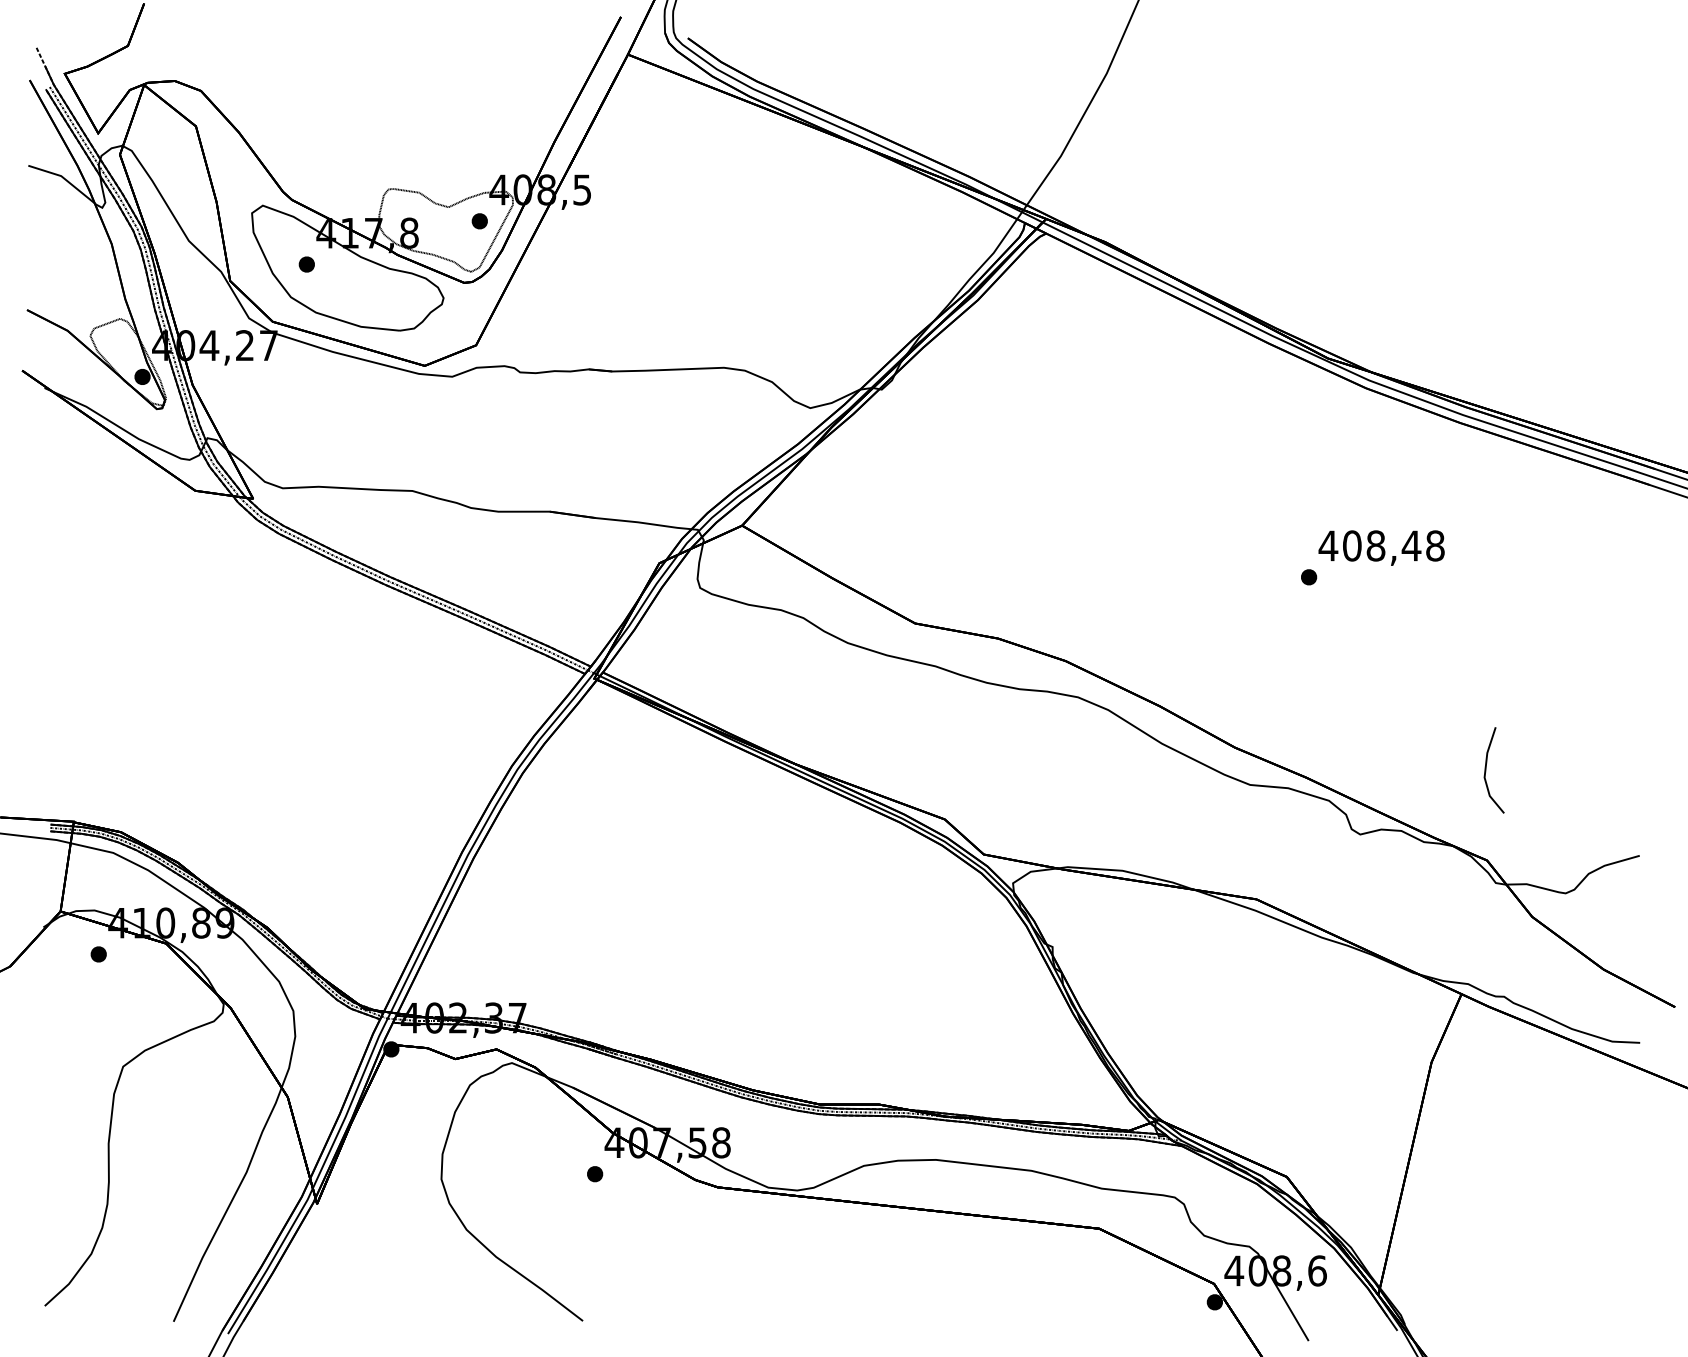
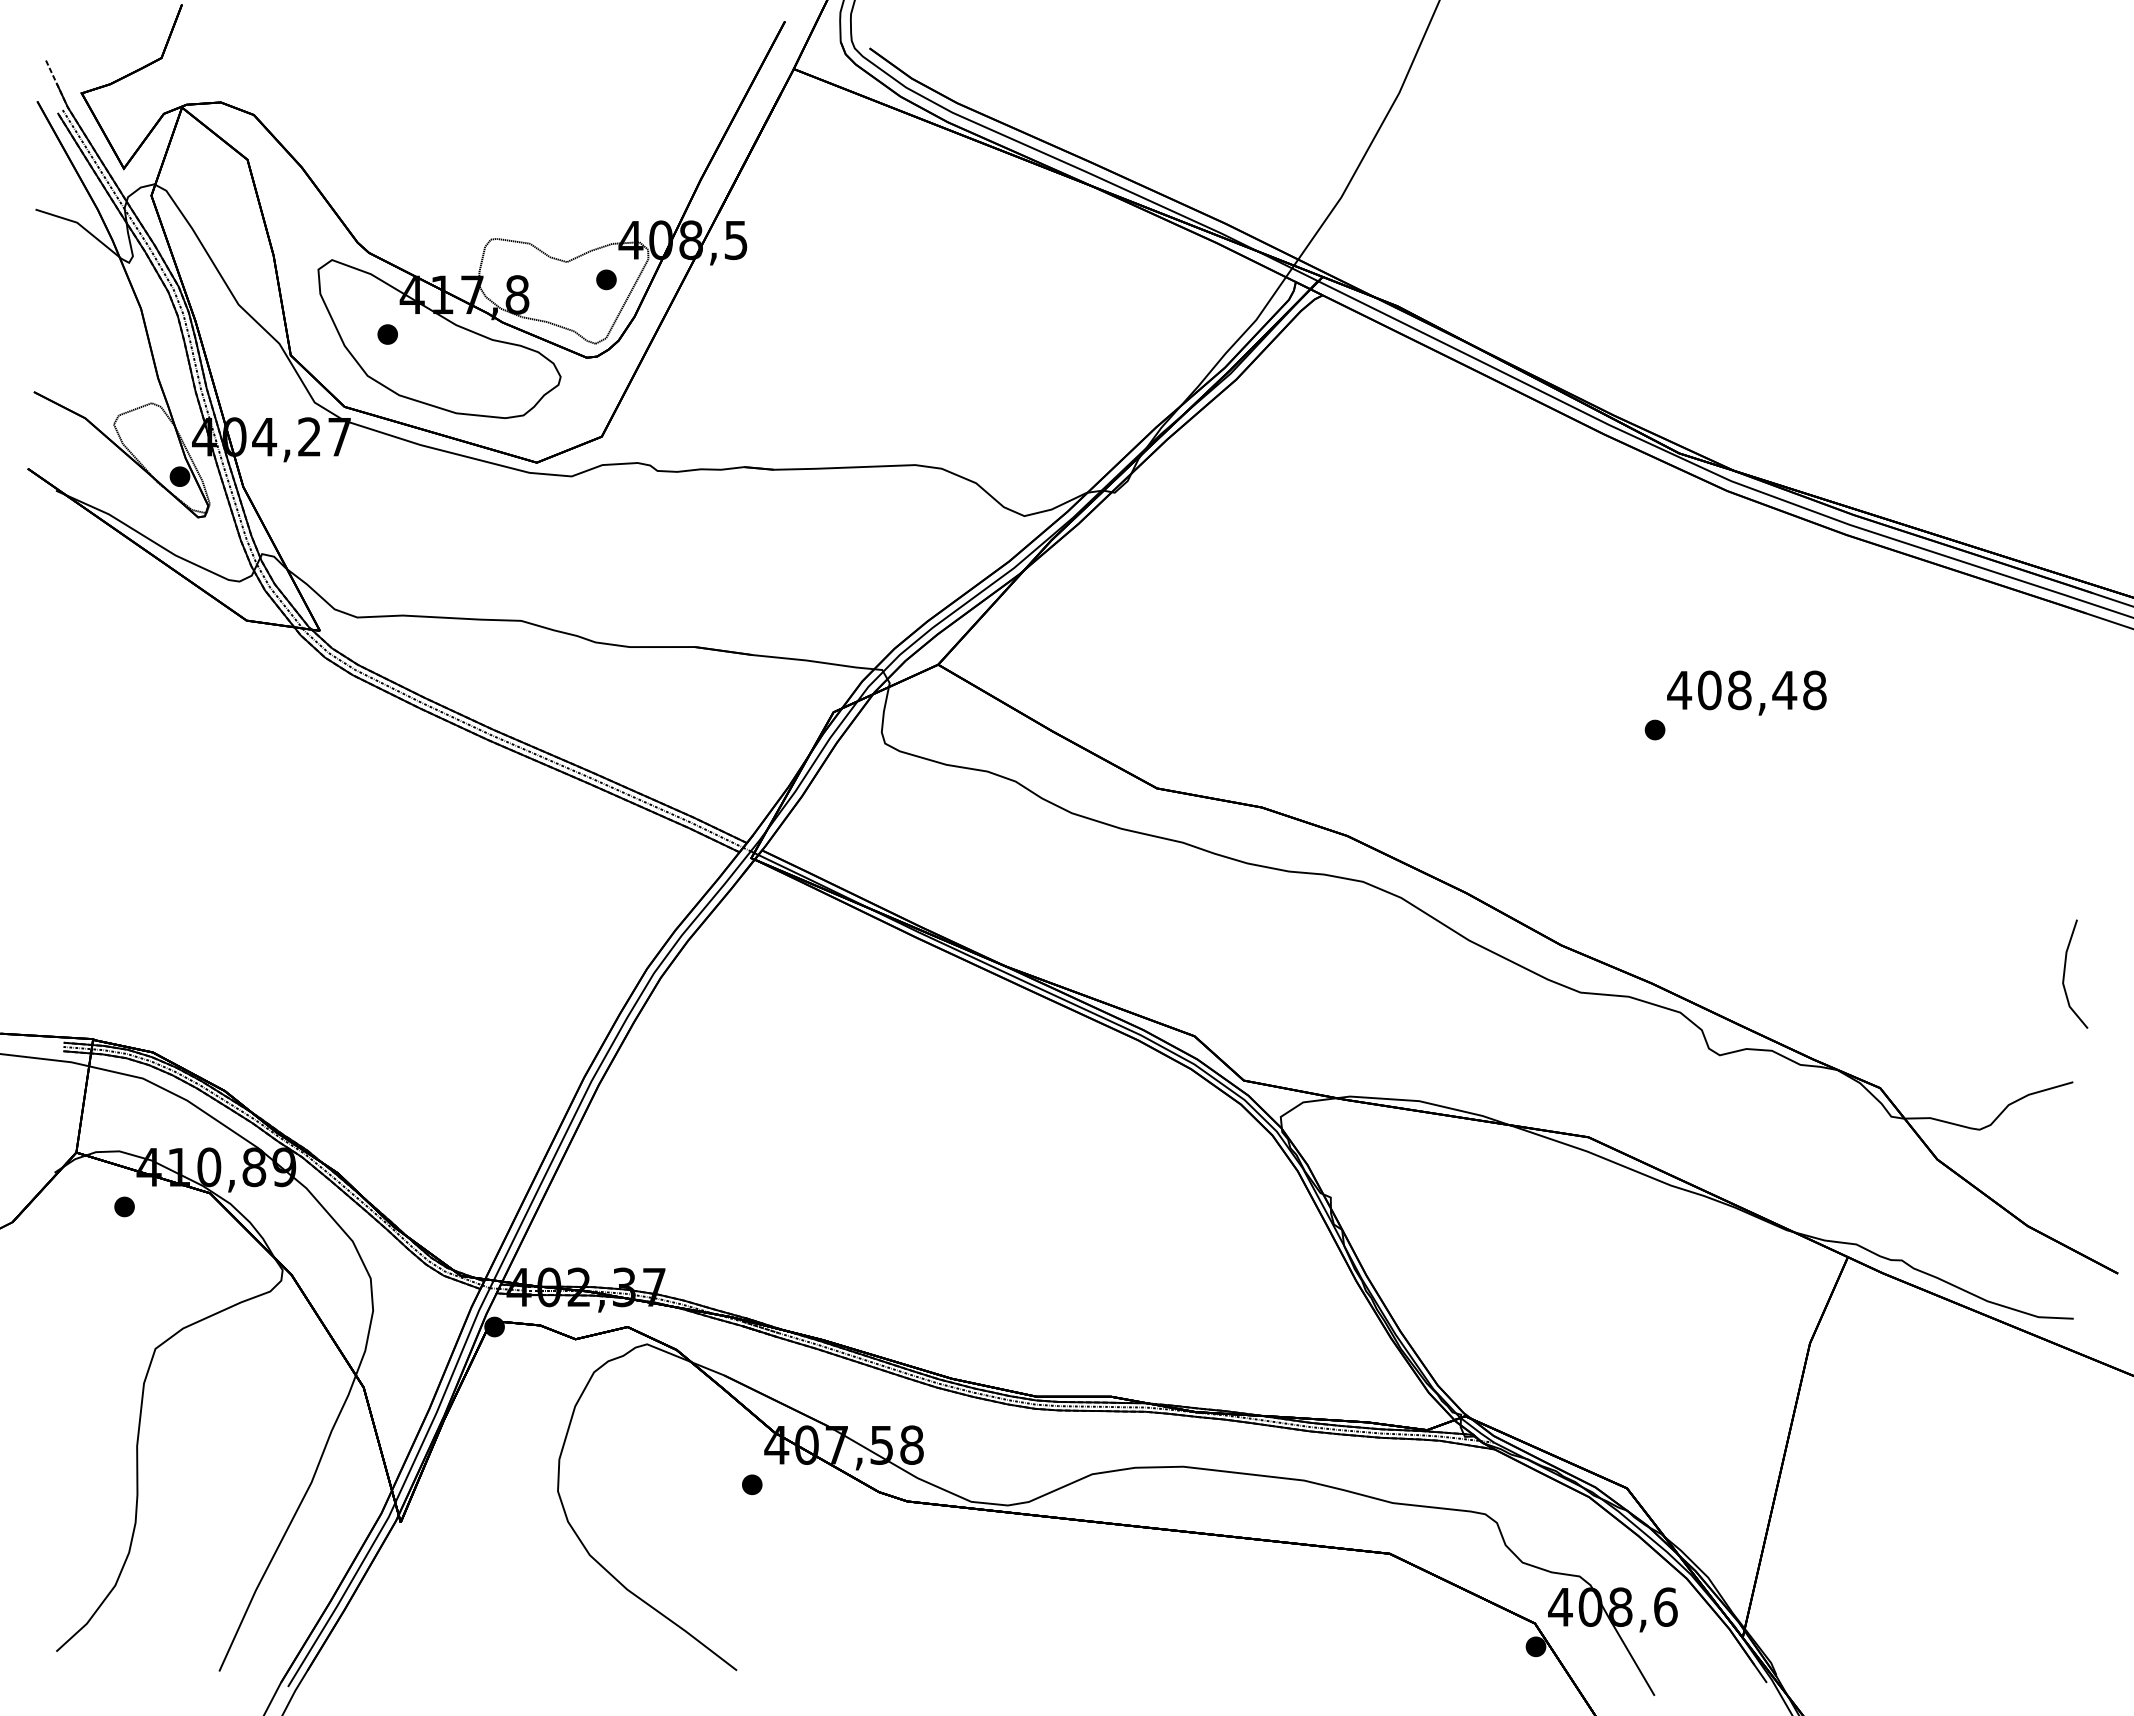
line: (1486, 769) -> (2065, 973), moved

